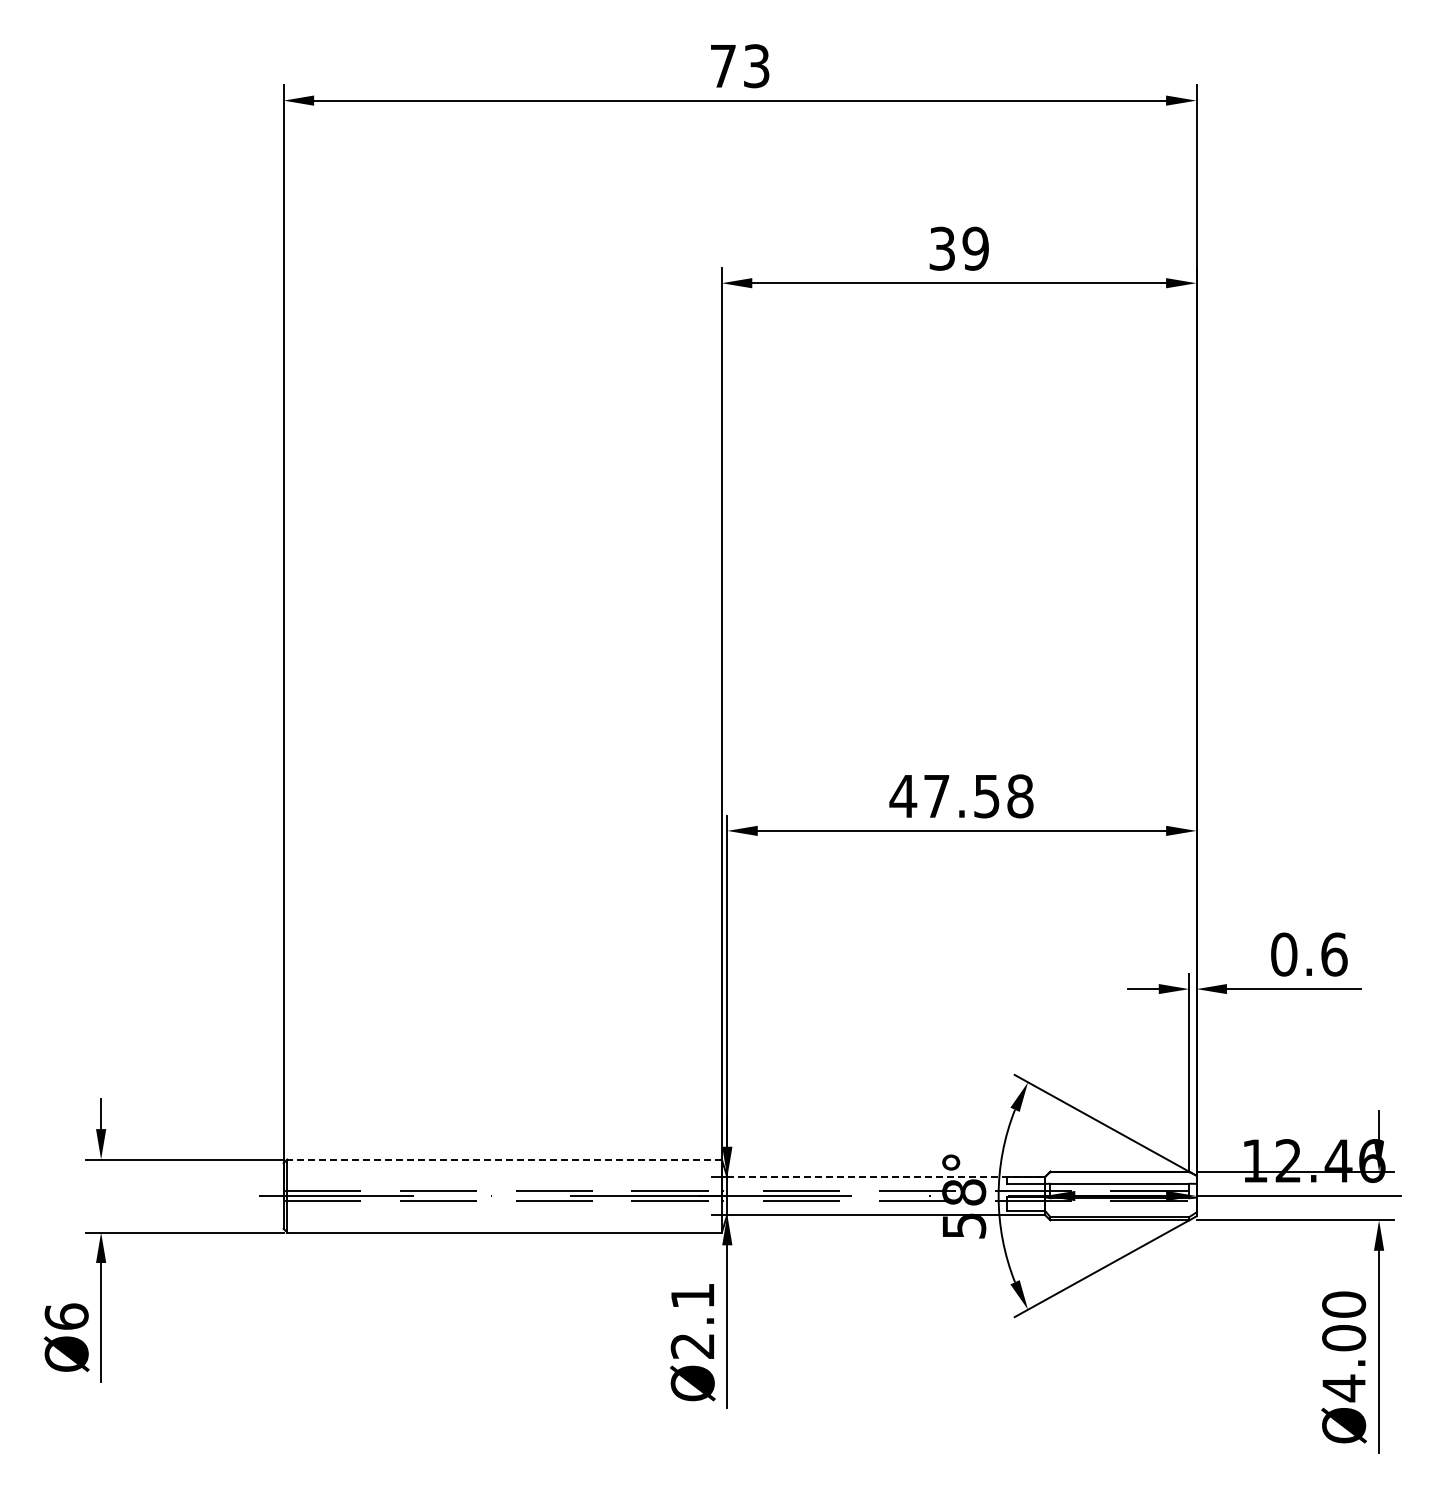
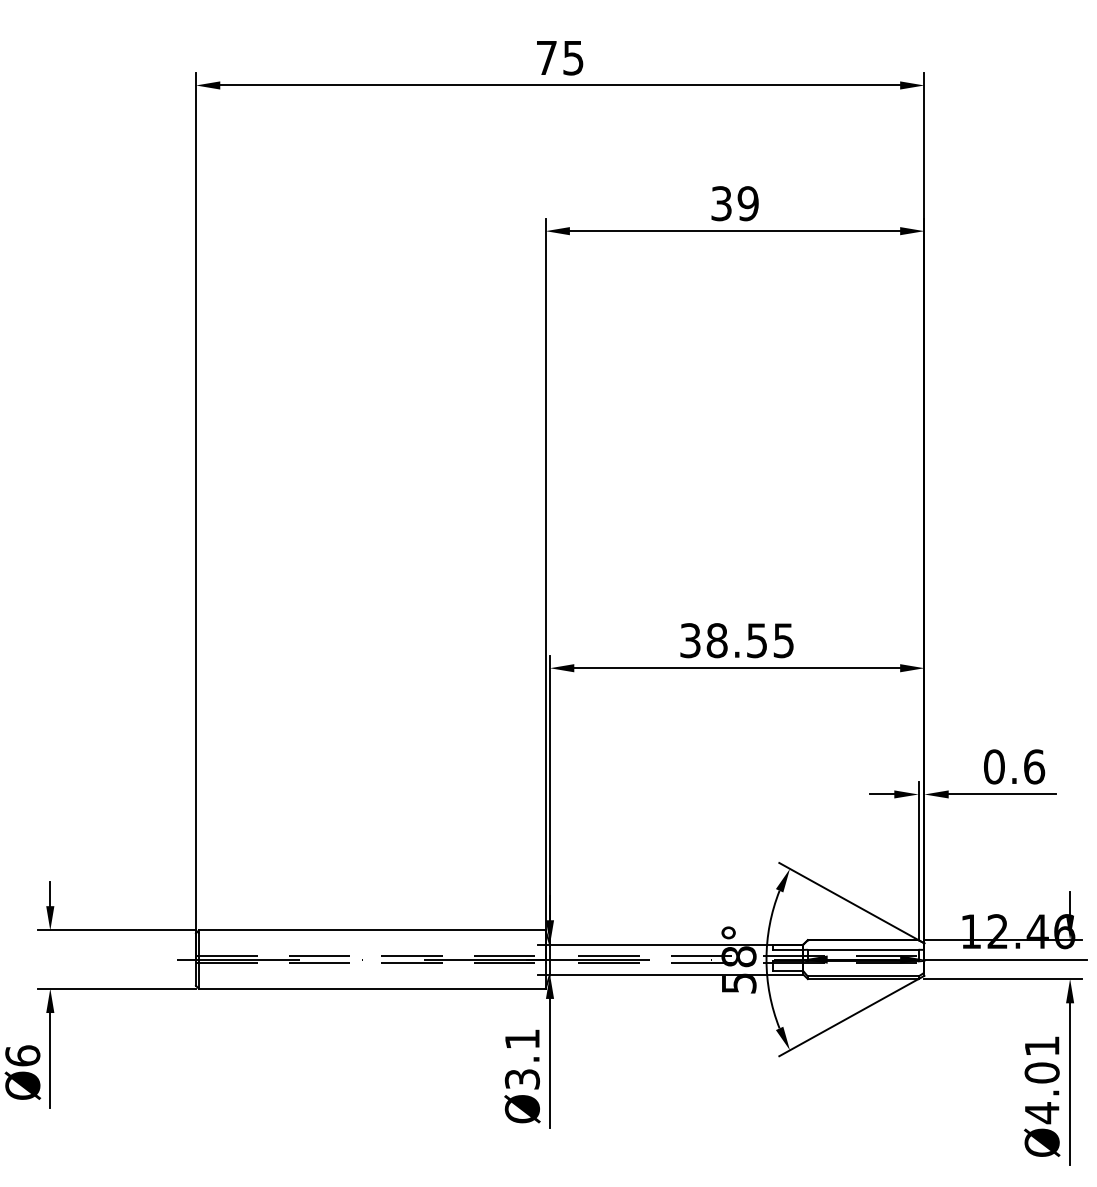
text: (756, 65) -> (573, 57), 73 -> 75
text: (961, 796) -> (736, 640), 47.58 -> 38.55
line: (504, 1159) -> (372, 930), dashed -> solid
line: (886, 1177) -> (677, 944), dashed -> solid
text: (1344, 1304) -> (1042, 1046), Ø4.00 -> Ø4.01
text: (692, 1345) -> (522, 1078), Ø2.1 -> Ø3.1

